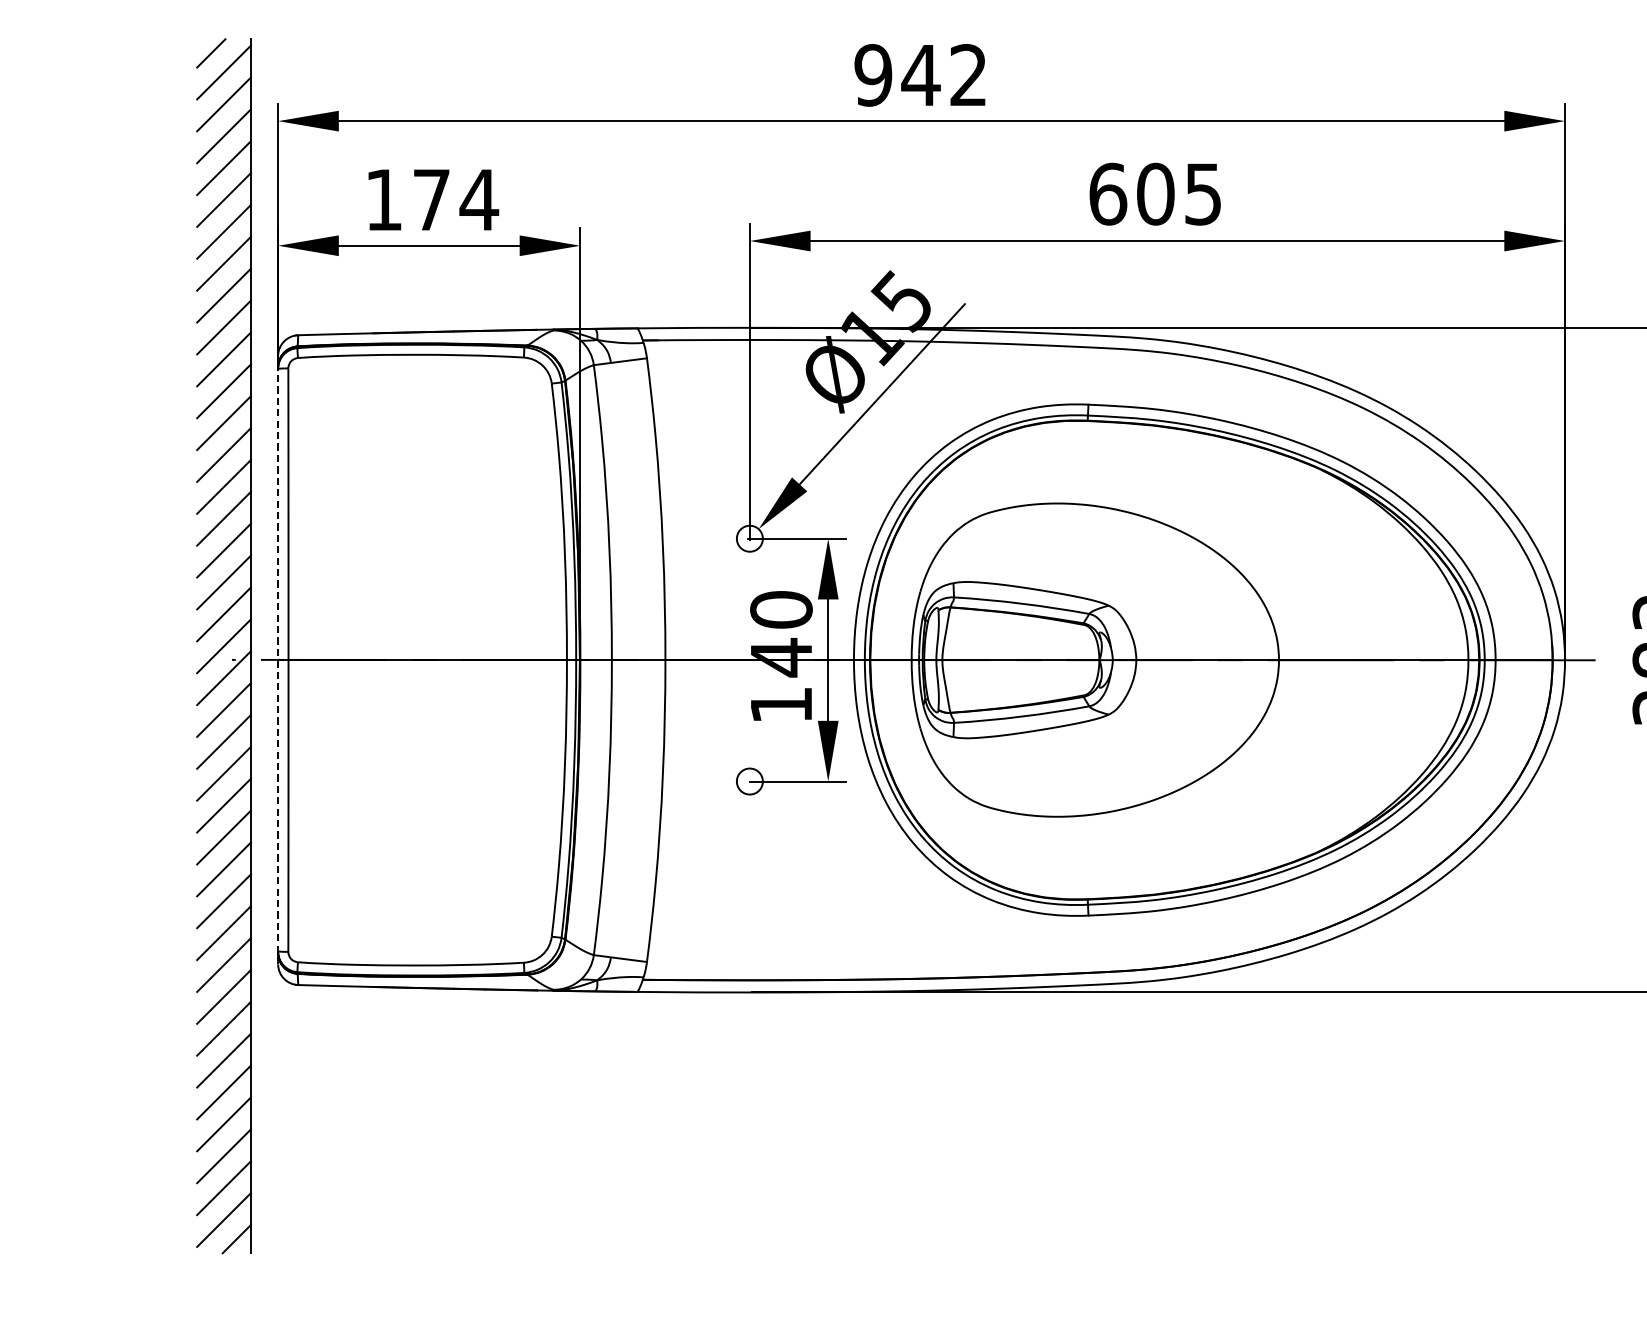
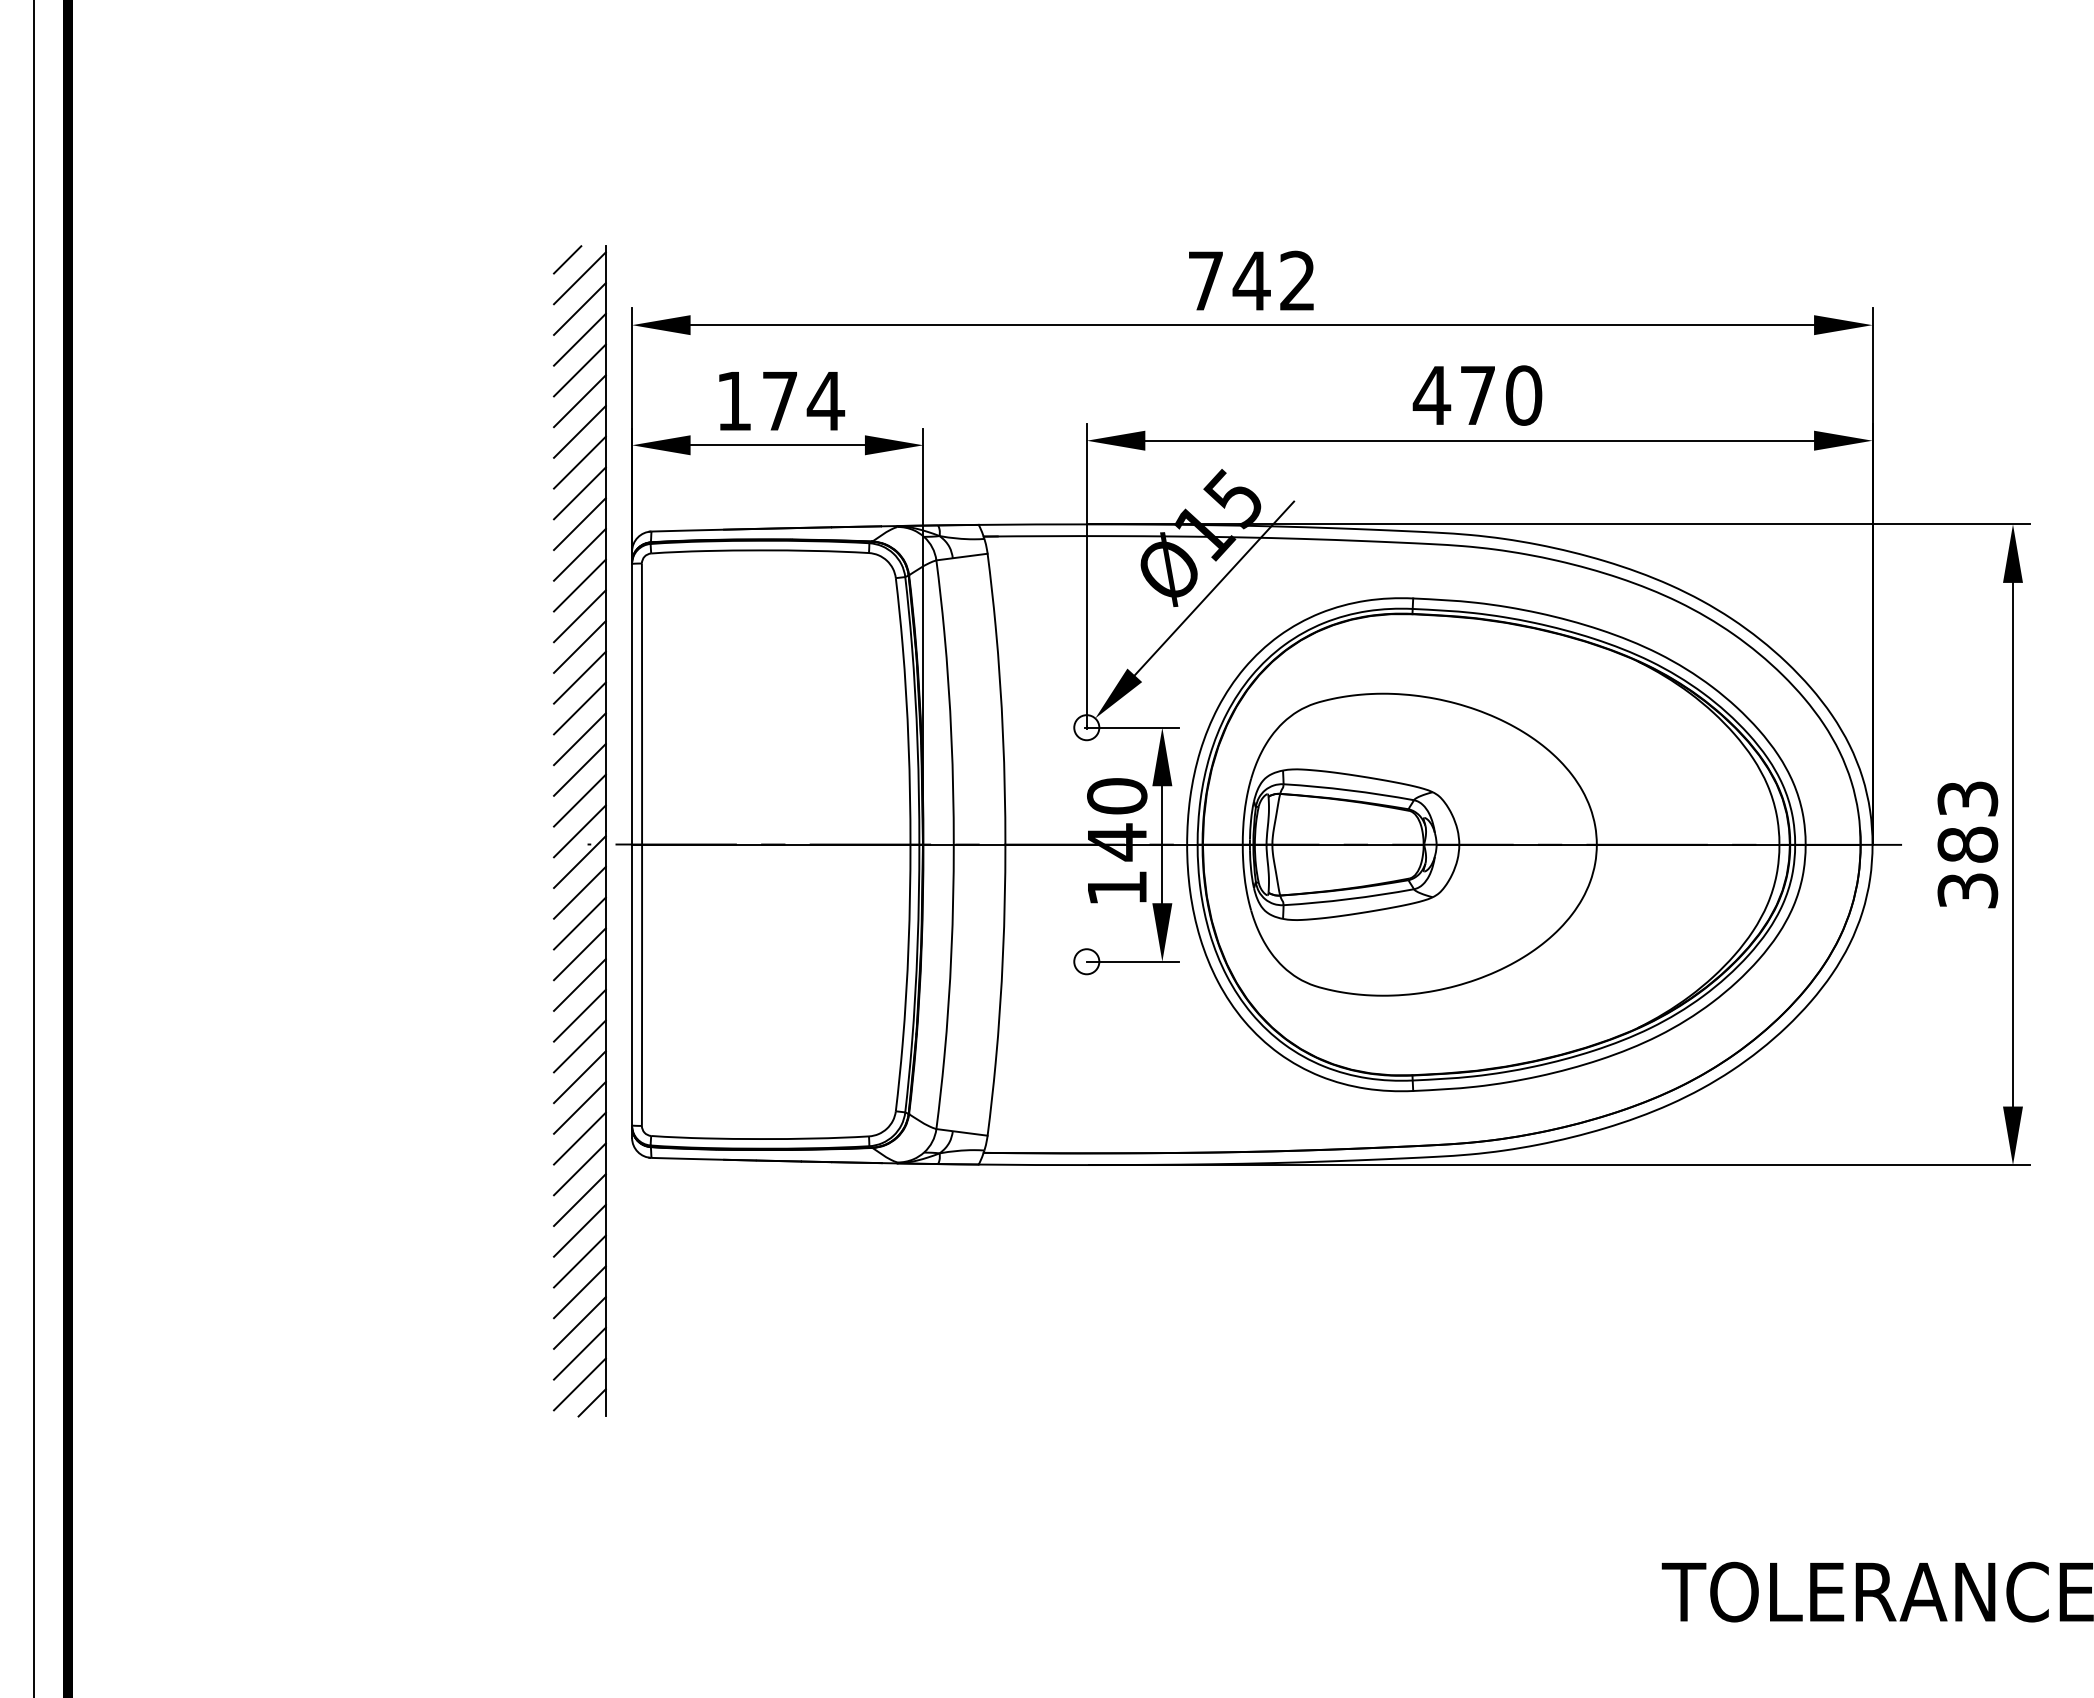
text: (873, 74) -> (1205, 280), 942 -> 742
text: (1155, 194) -> (1477, 395), 605 -> 470
line: (278, 659) -> (632, 844), dashed -> solid

